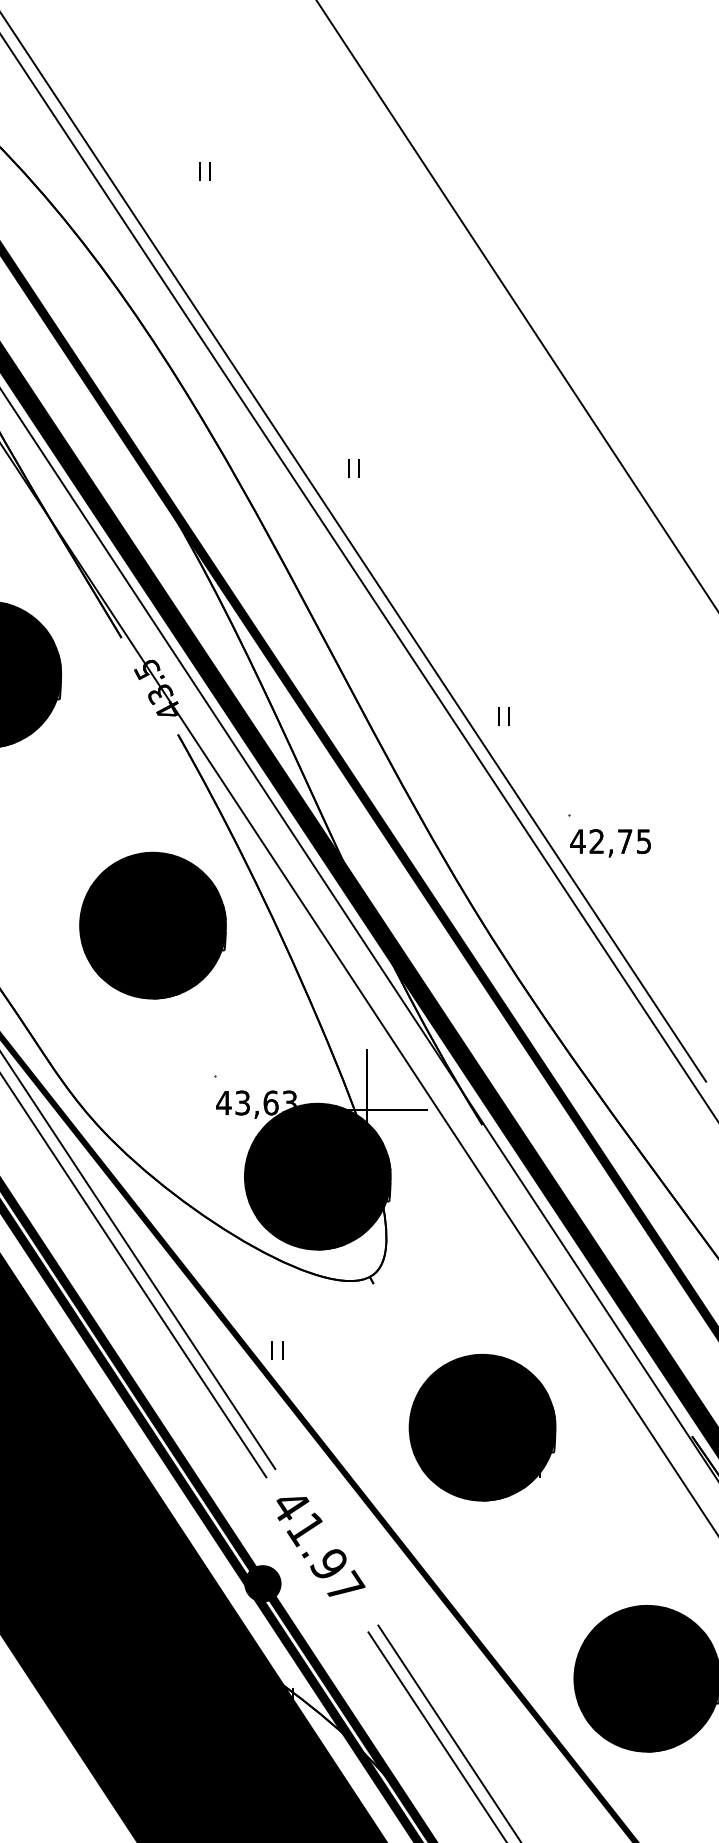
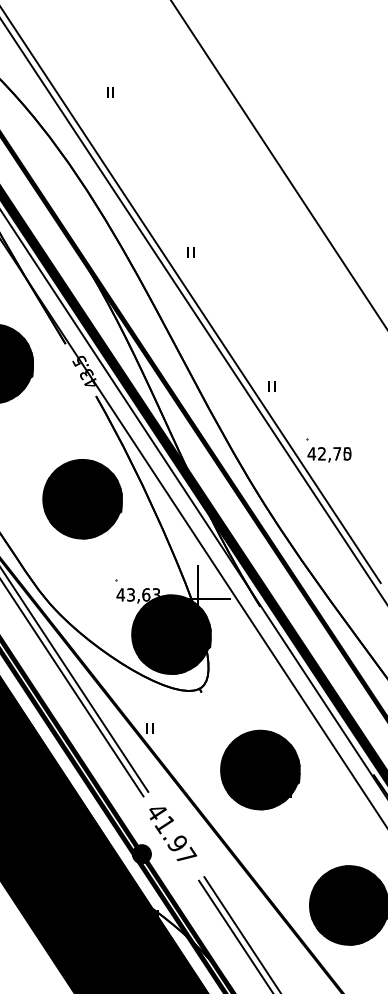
text: (644, 840) -> (347, 453), 42,75 -> 42,70

